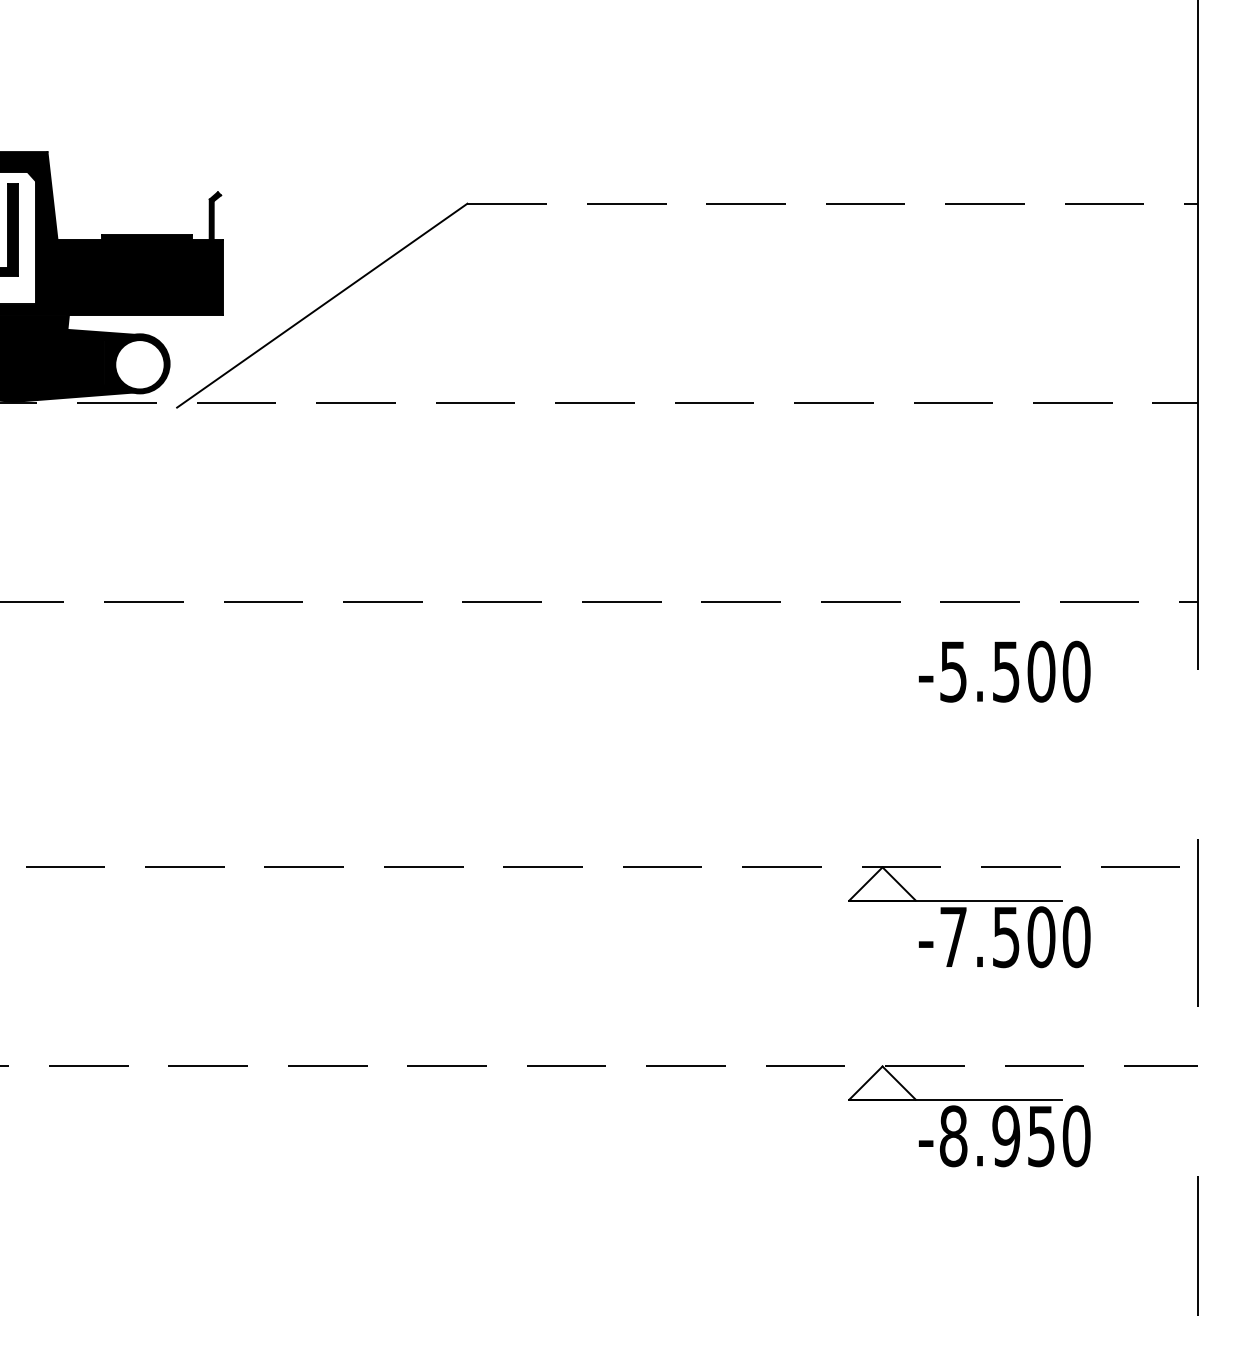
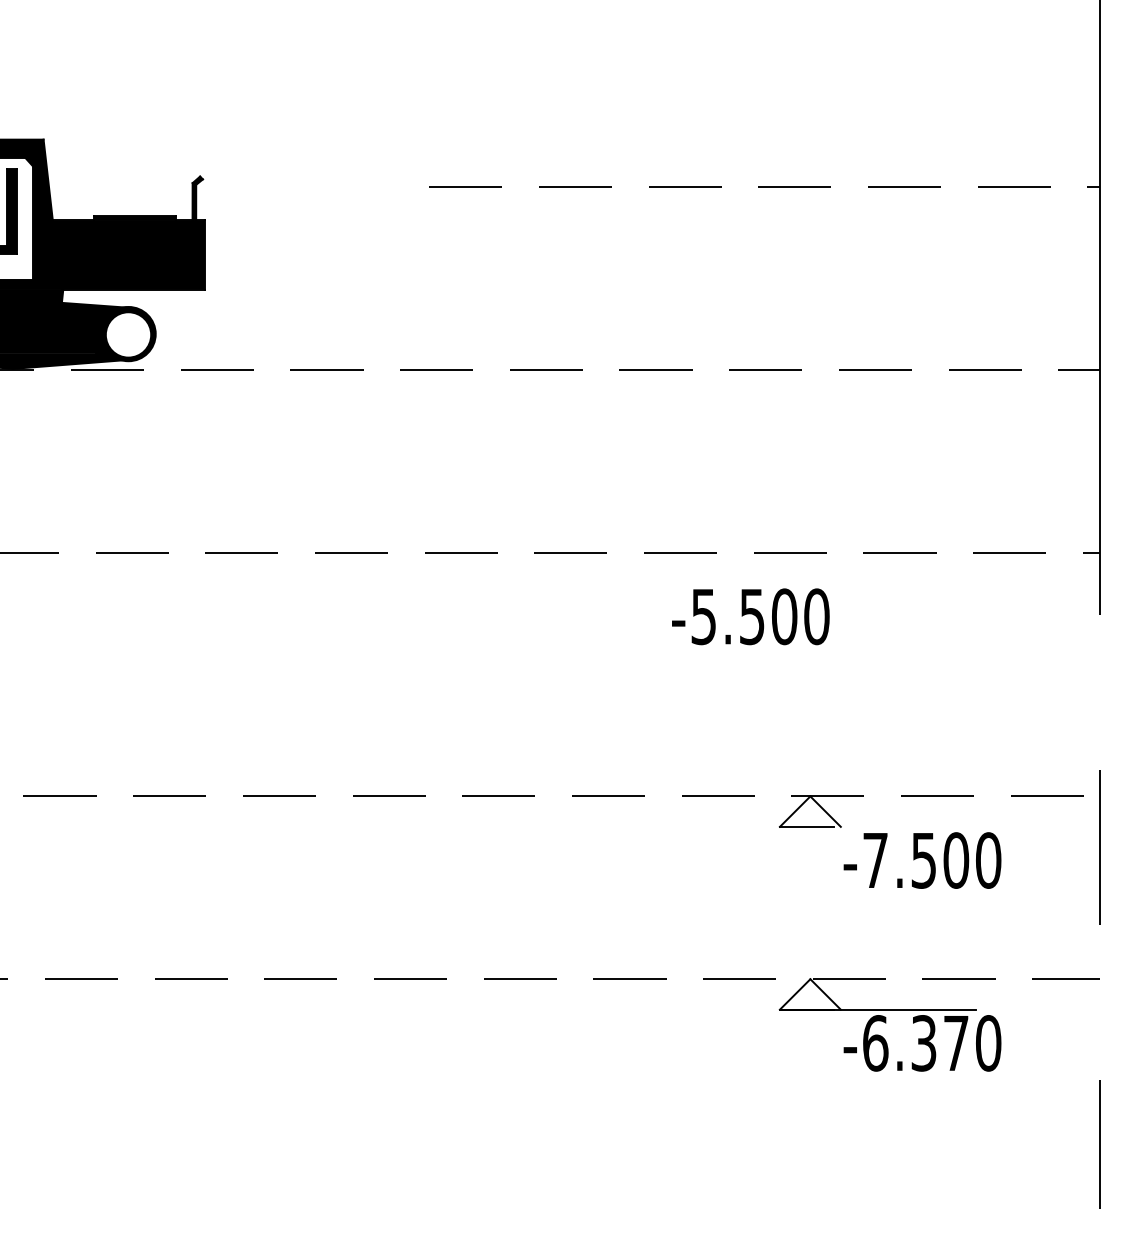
line: (322, 305) -> (296, 280), removed
text: (1004, 671) -> (750, 616), moved
line: (955, 900) -> (877, 826), removed
text: (996, 1136) -> (914, 1043), -8.950 -> -6.370

